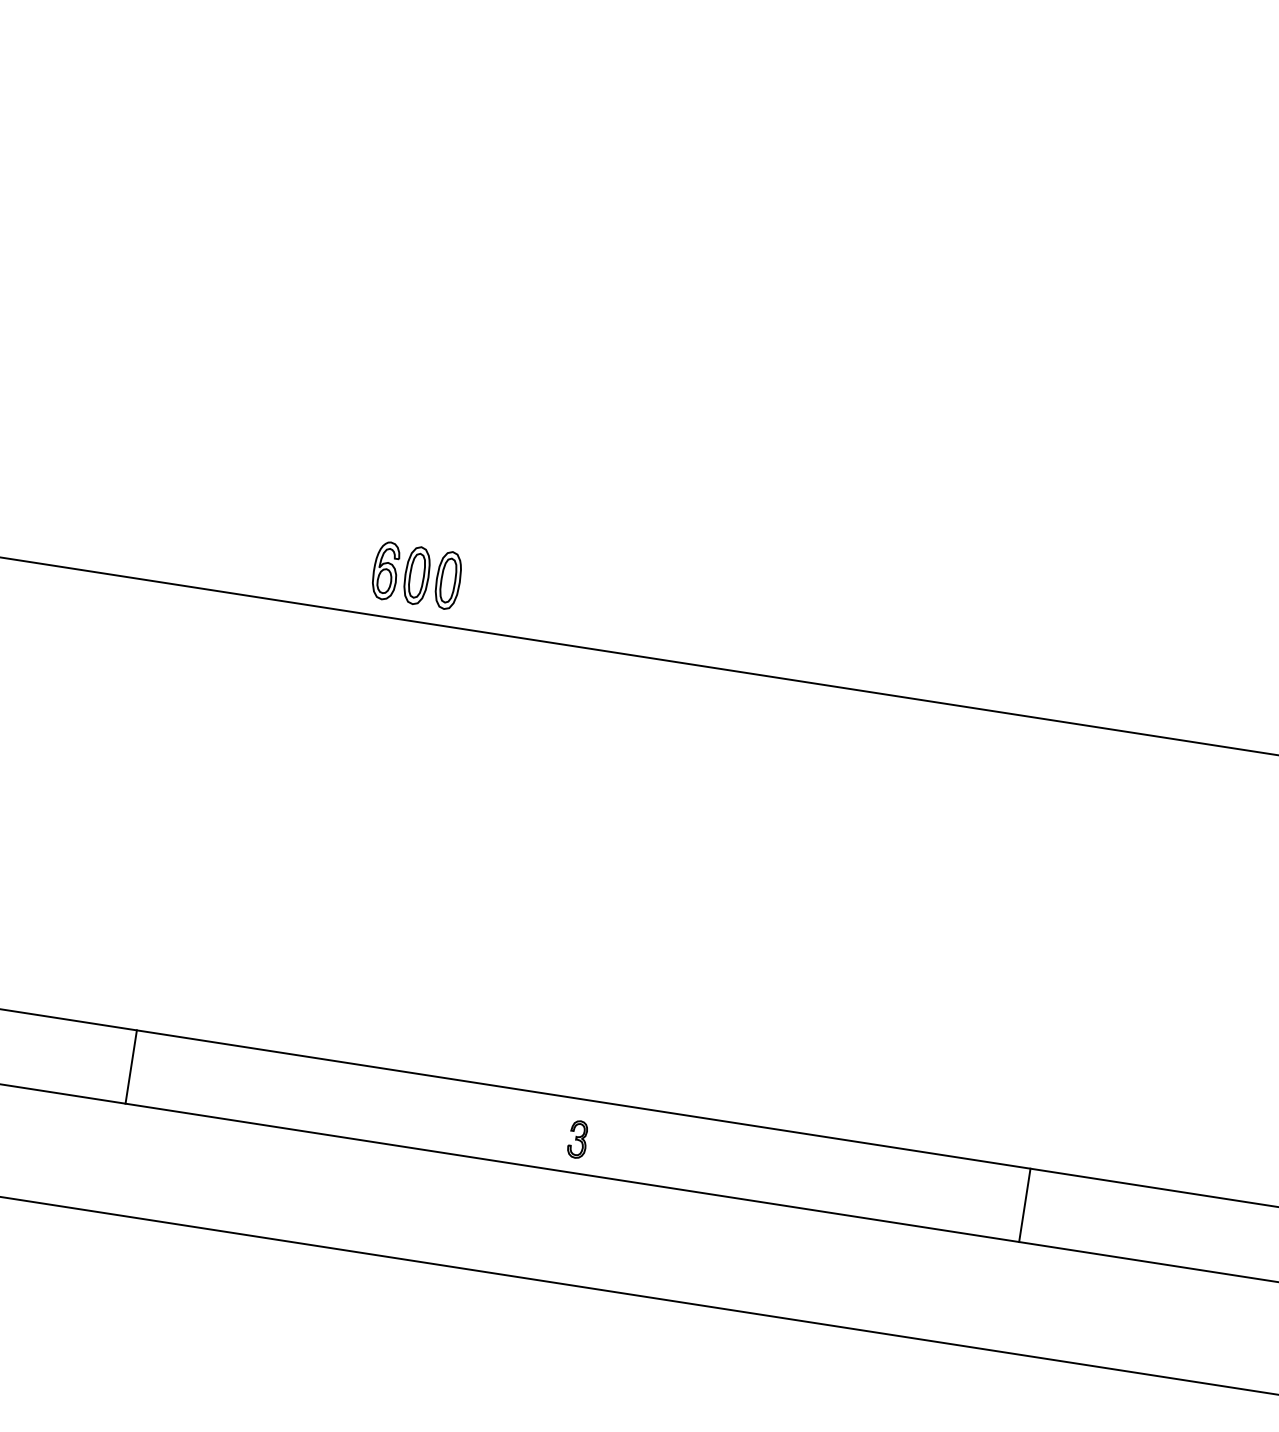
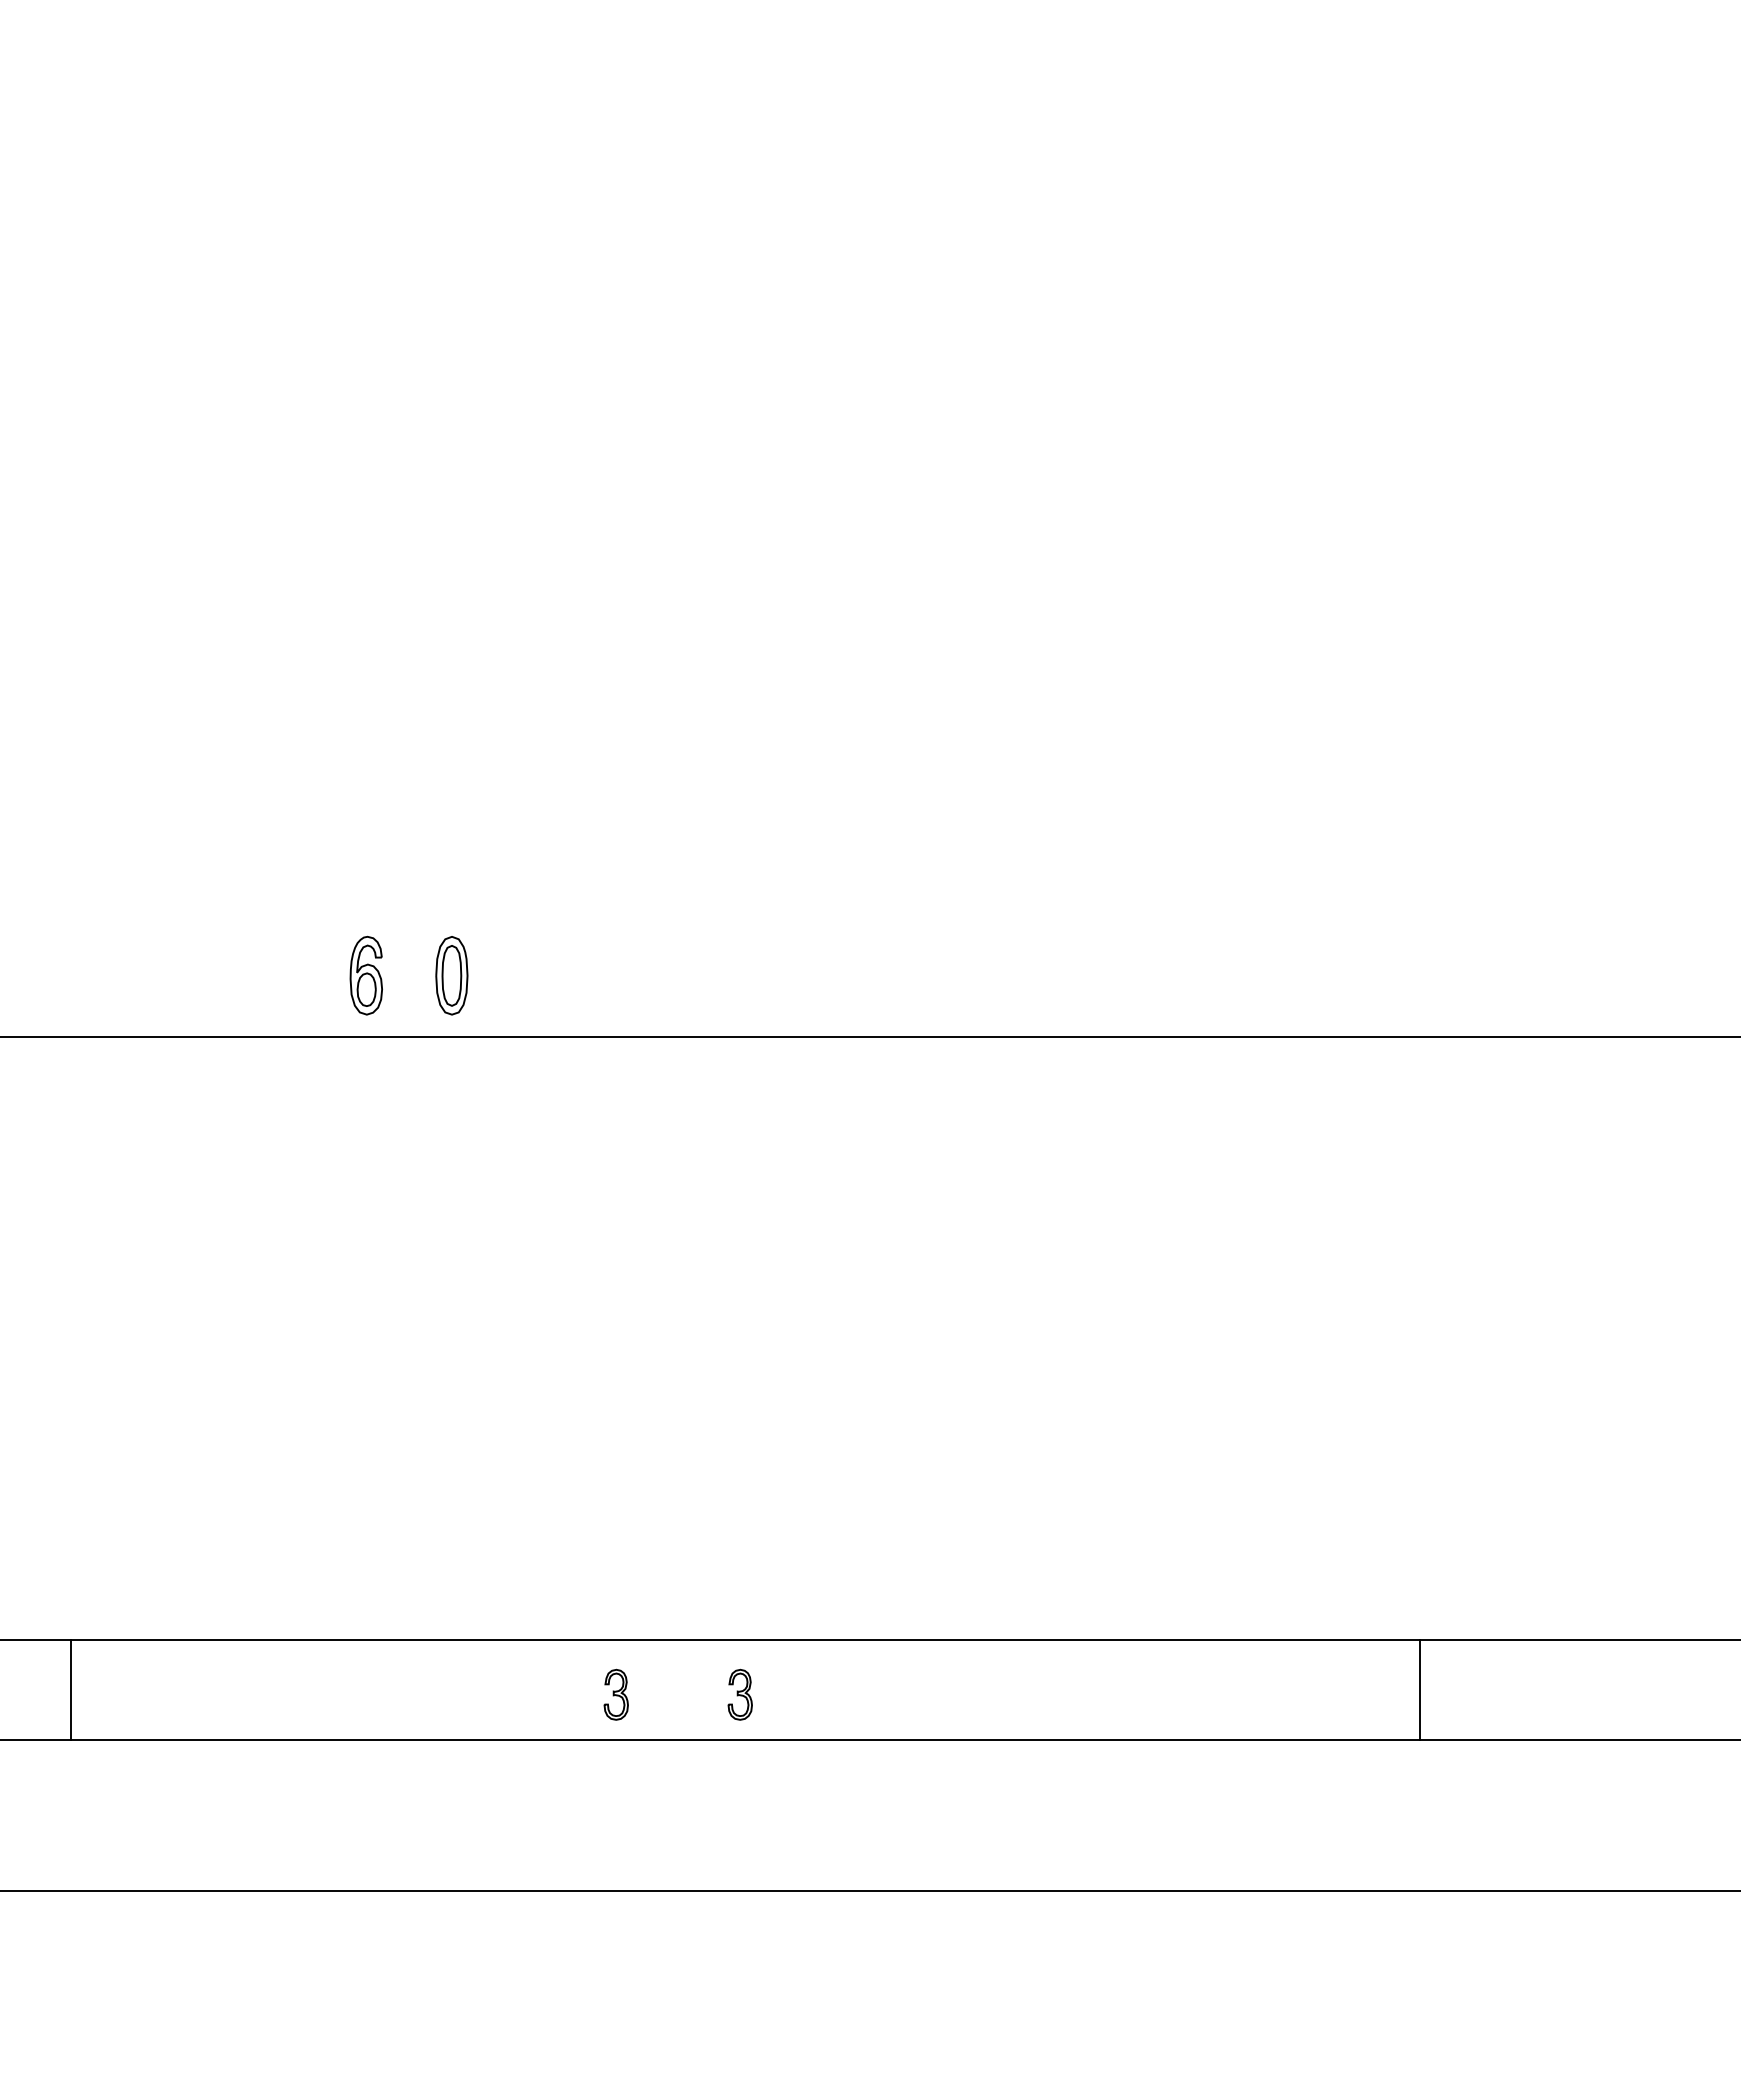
part: (416, 575) -> (408, 975), removed
line: (131, 1067) -> (71, 1690), moved
part: (486, 1125) -> (615, 1694), added
line: (1025, 1205) -> (1420, 1690), moved

